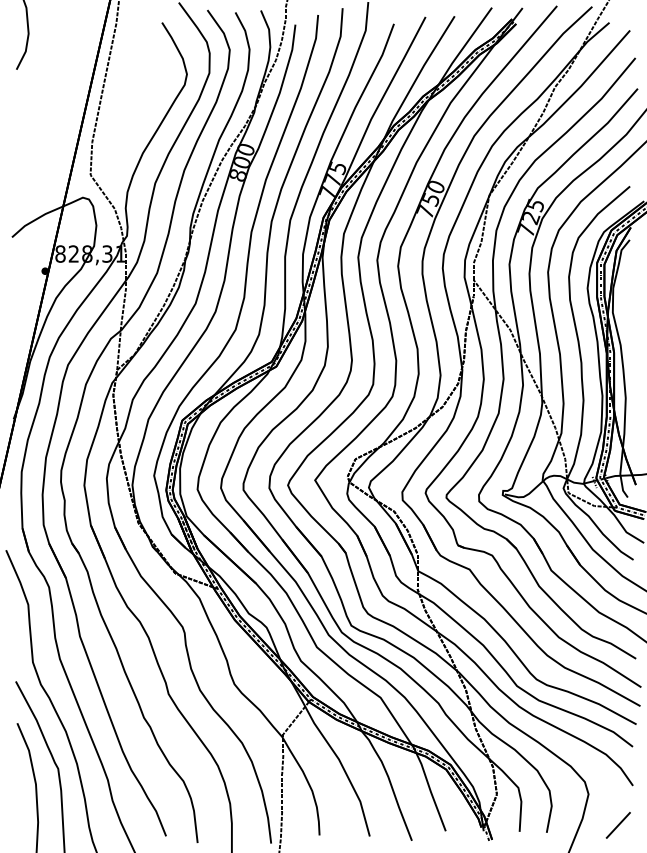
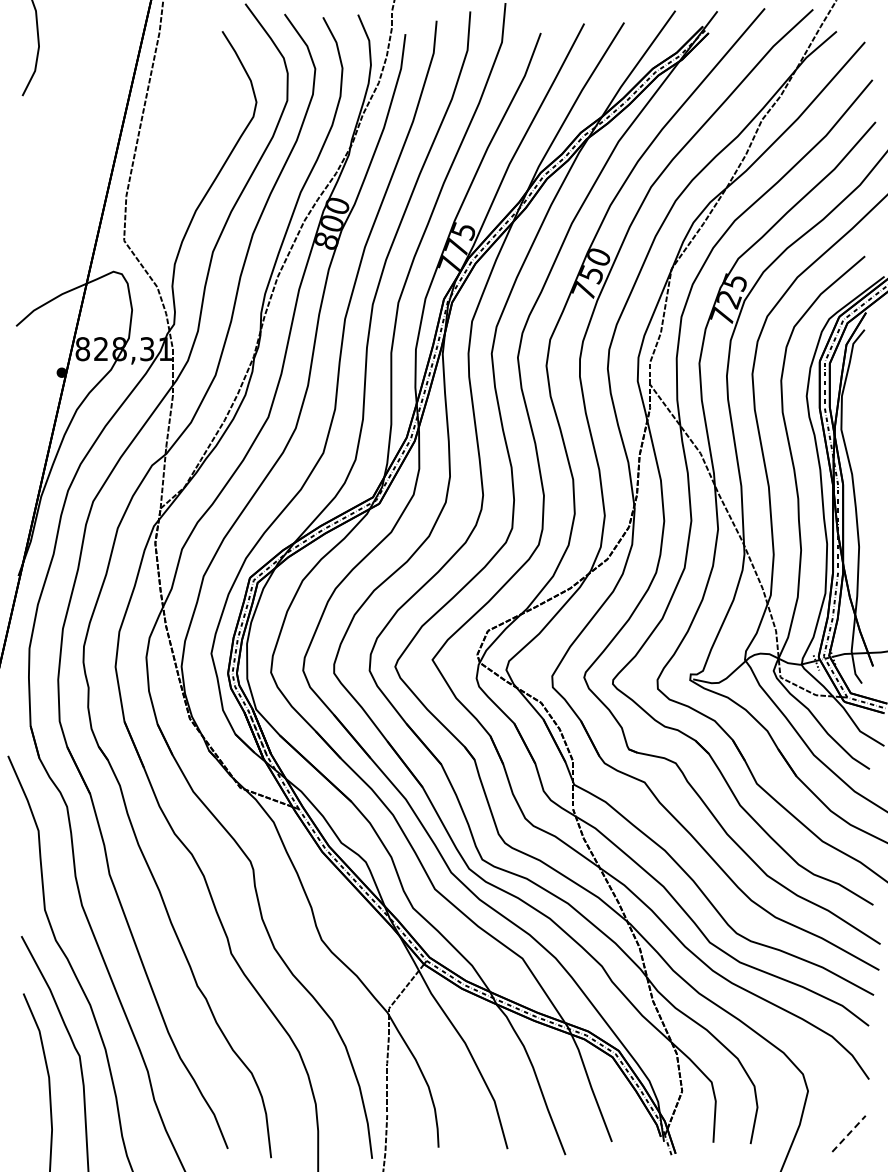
line: (618, 825) -> (849, 1133), solid -> dashed

